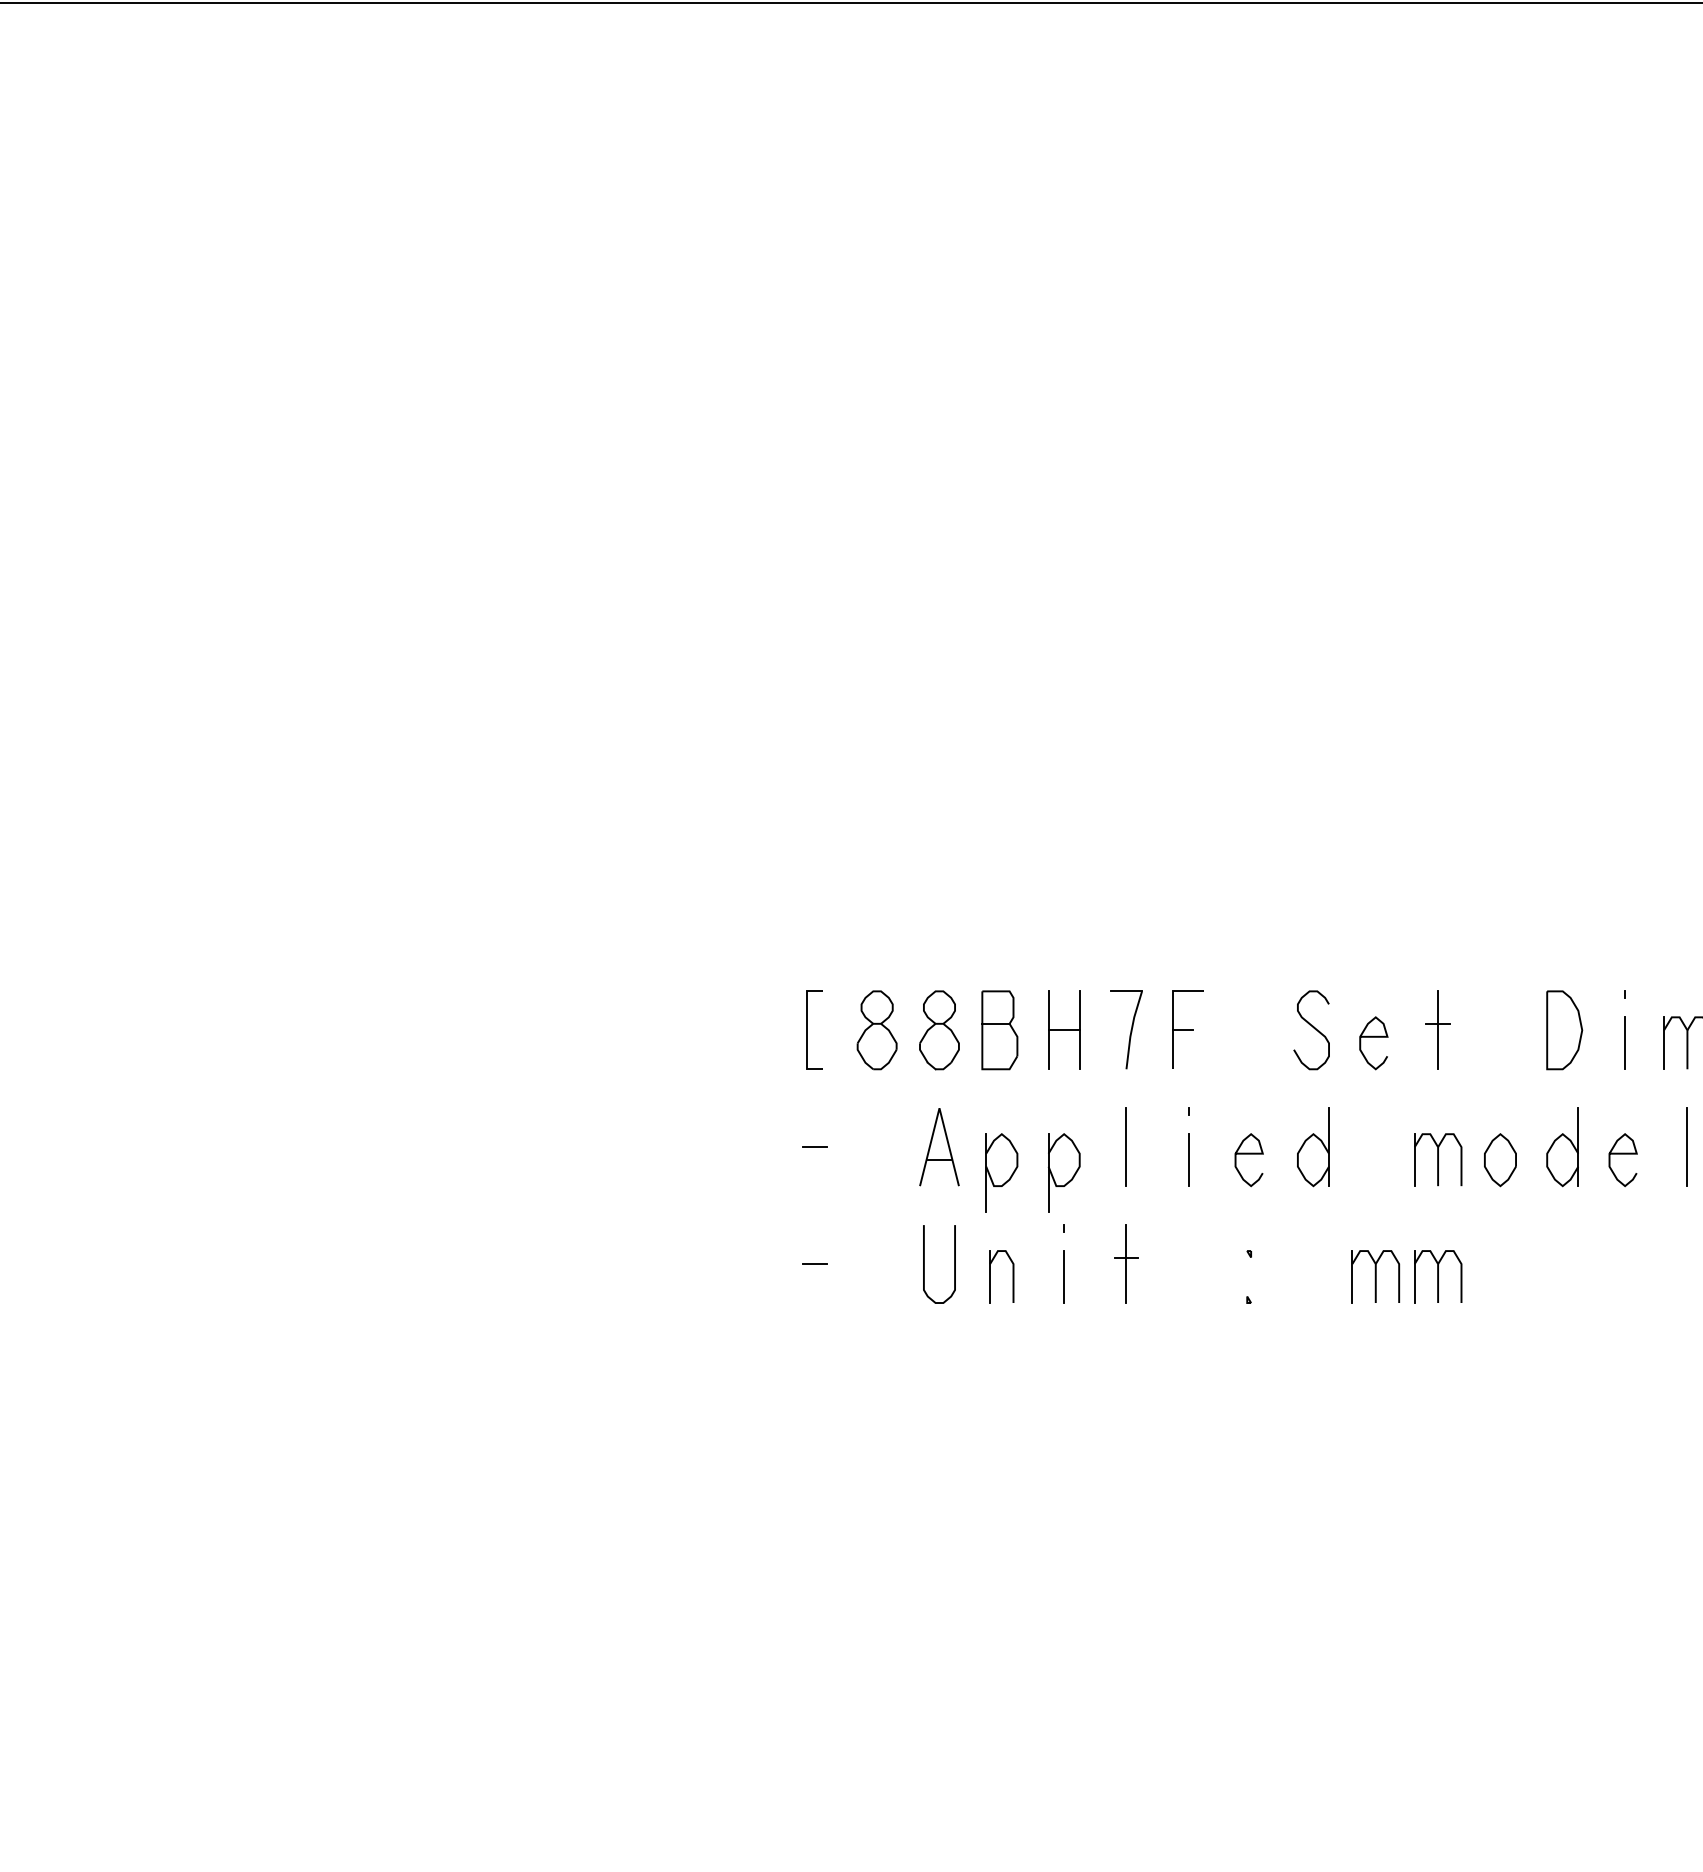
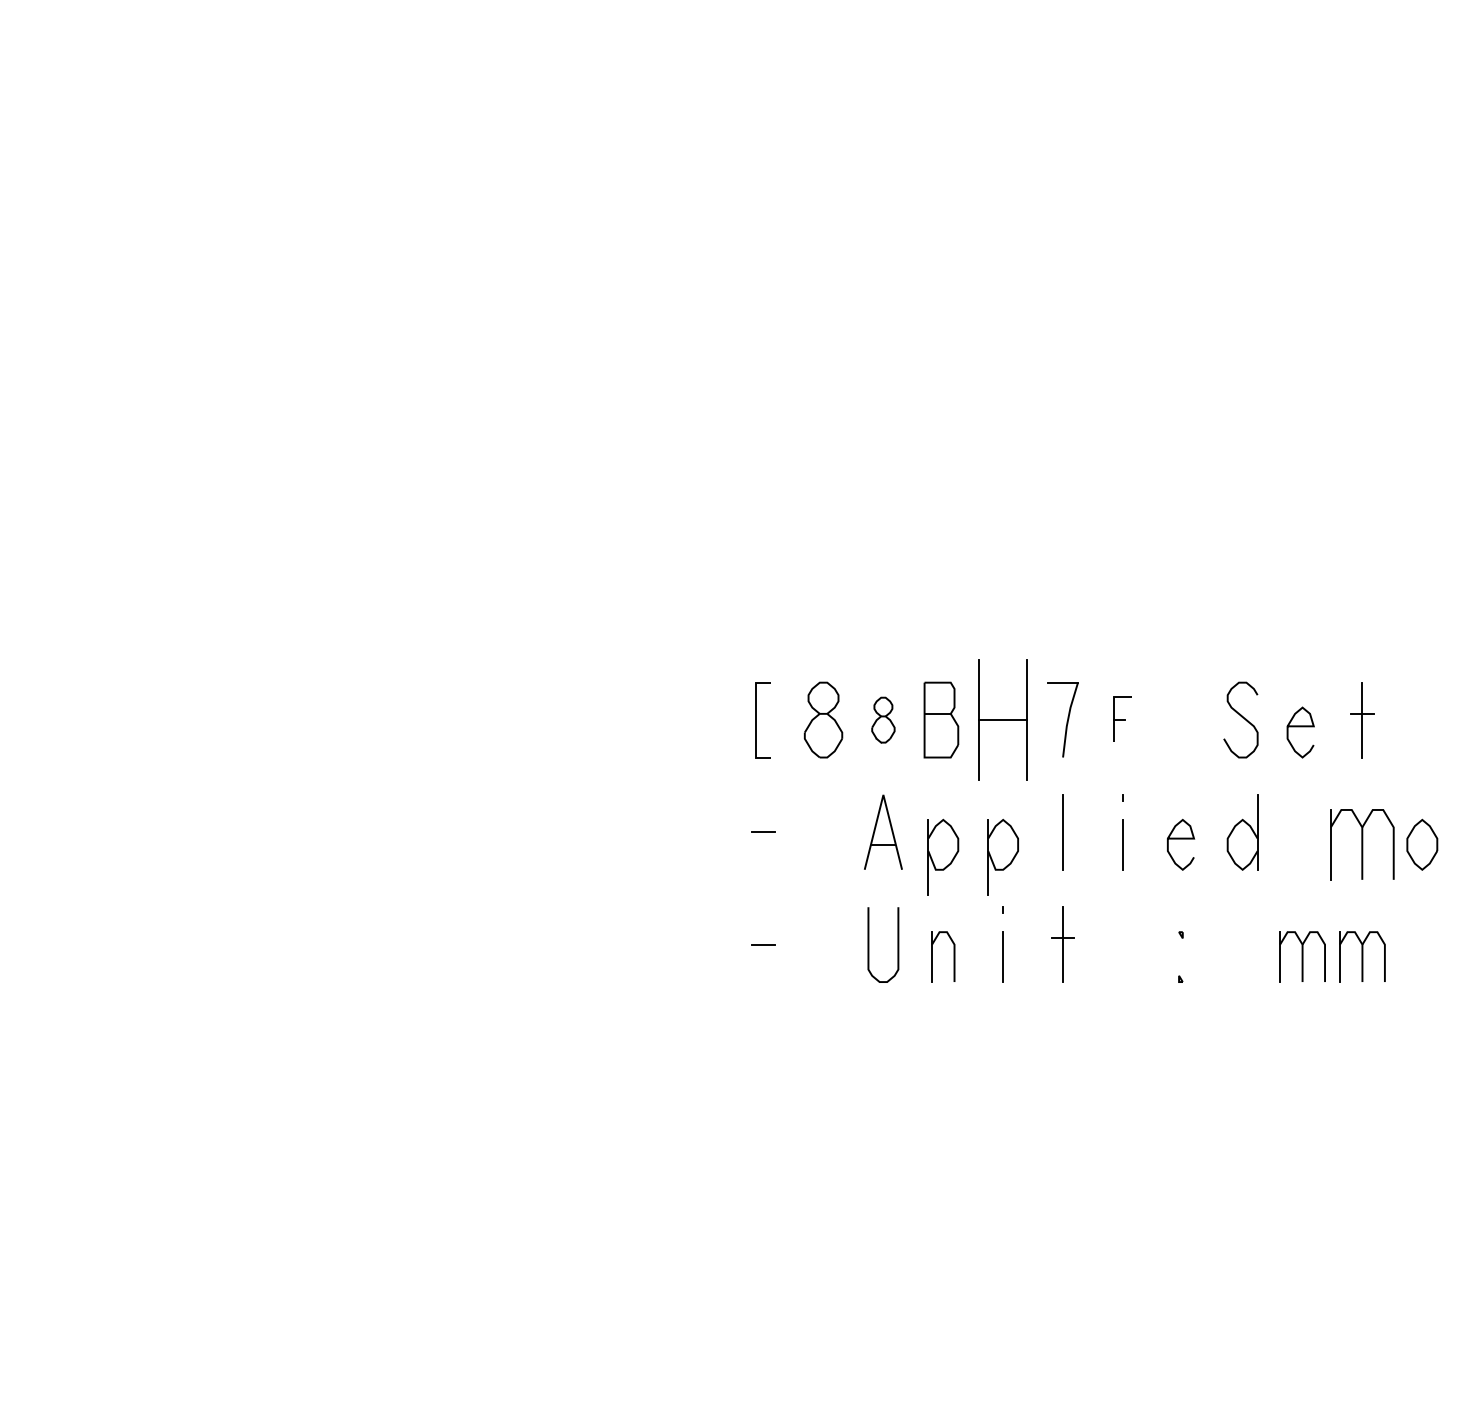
part: (1064, 1029) -> (1003, 719), size x1.6
part: (1187, 1029) -> (1121, 719), size x0.6
part: (939, 1030) -> (883, 720), size x0.6
part: (1438, 1159) -> (1362, 844), size x1.4

